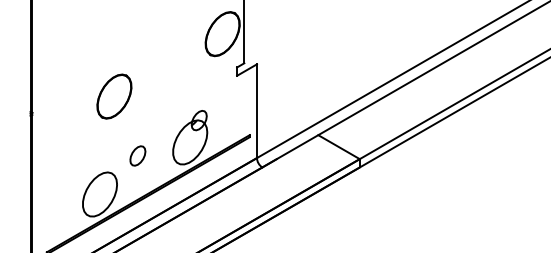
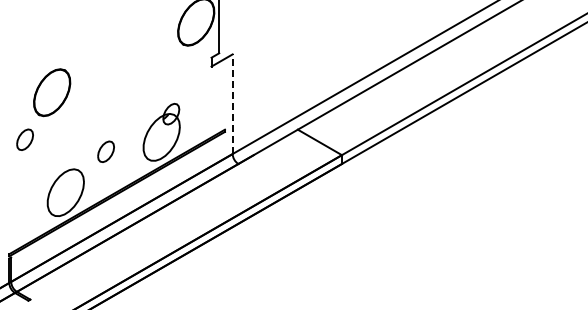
part: (114, 96) -> (52, 92), moved
line: (256, 111) -> (232, 104), solid -> dashed
part: (61, 144) -> (24, 139), added

